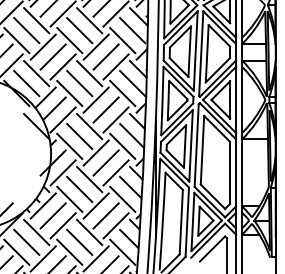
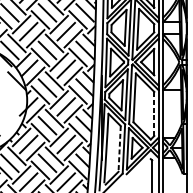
line: (230, 173) -> (154, 114), solid -> dashed
line: (181, 222) -> (119, 149), solid -> dashed
line: (212, 248) -> (141, 167), removed

